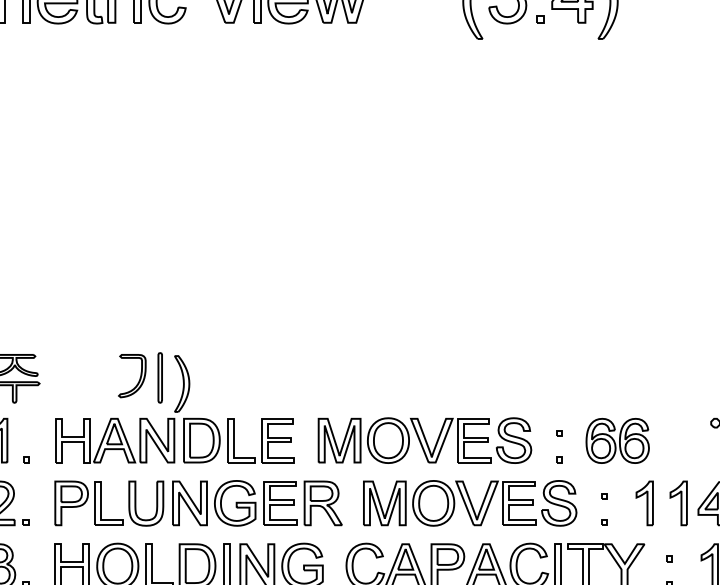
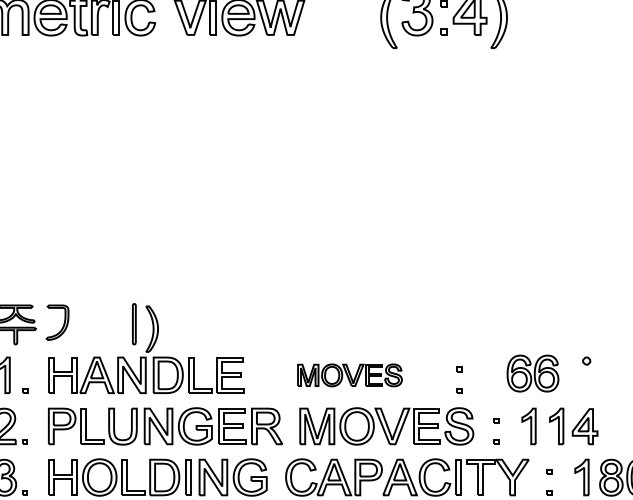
part: (139, 377) -> (63, 323), moved
part: (424, 440) -> (349, 375), size x0.6
part: (617, 440) -> (532, 373), moved

